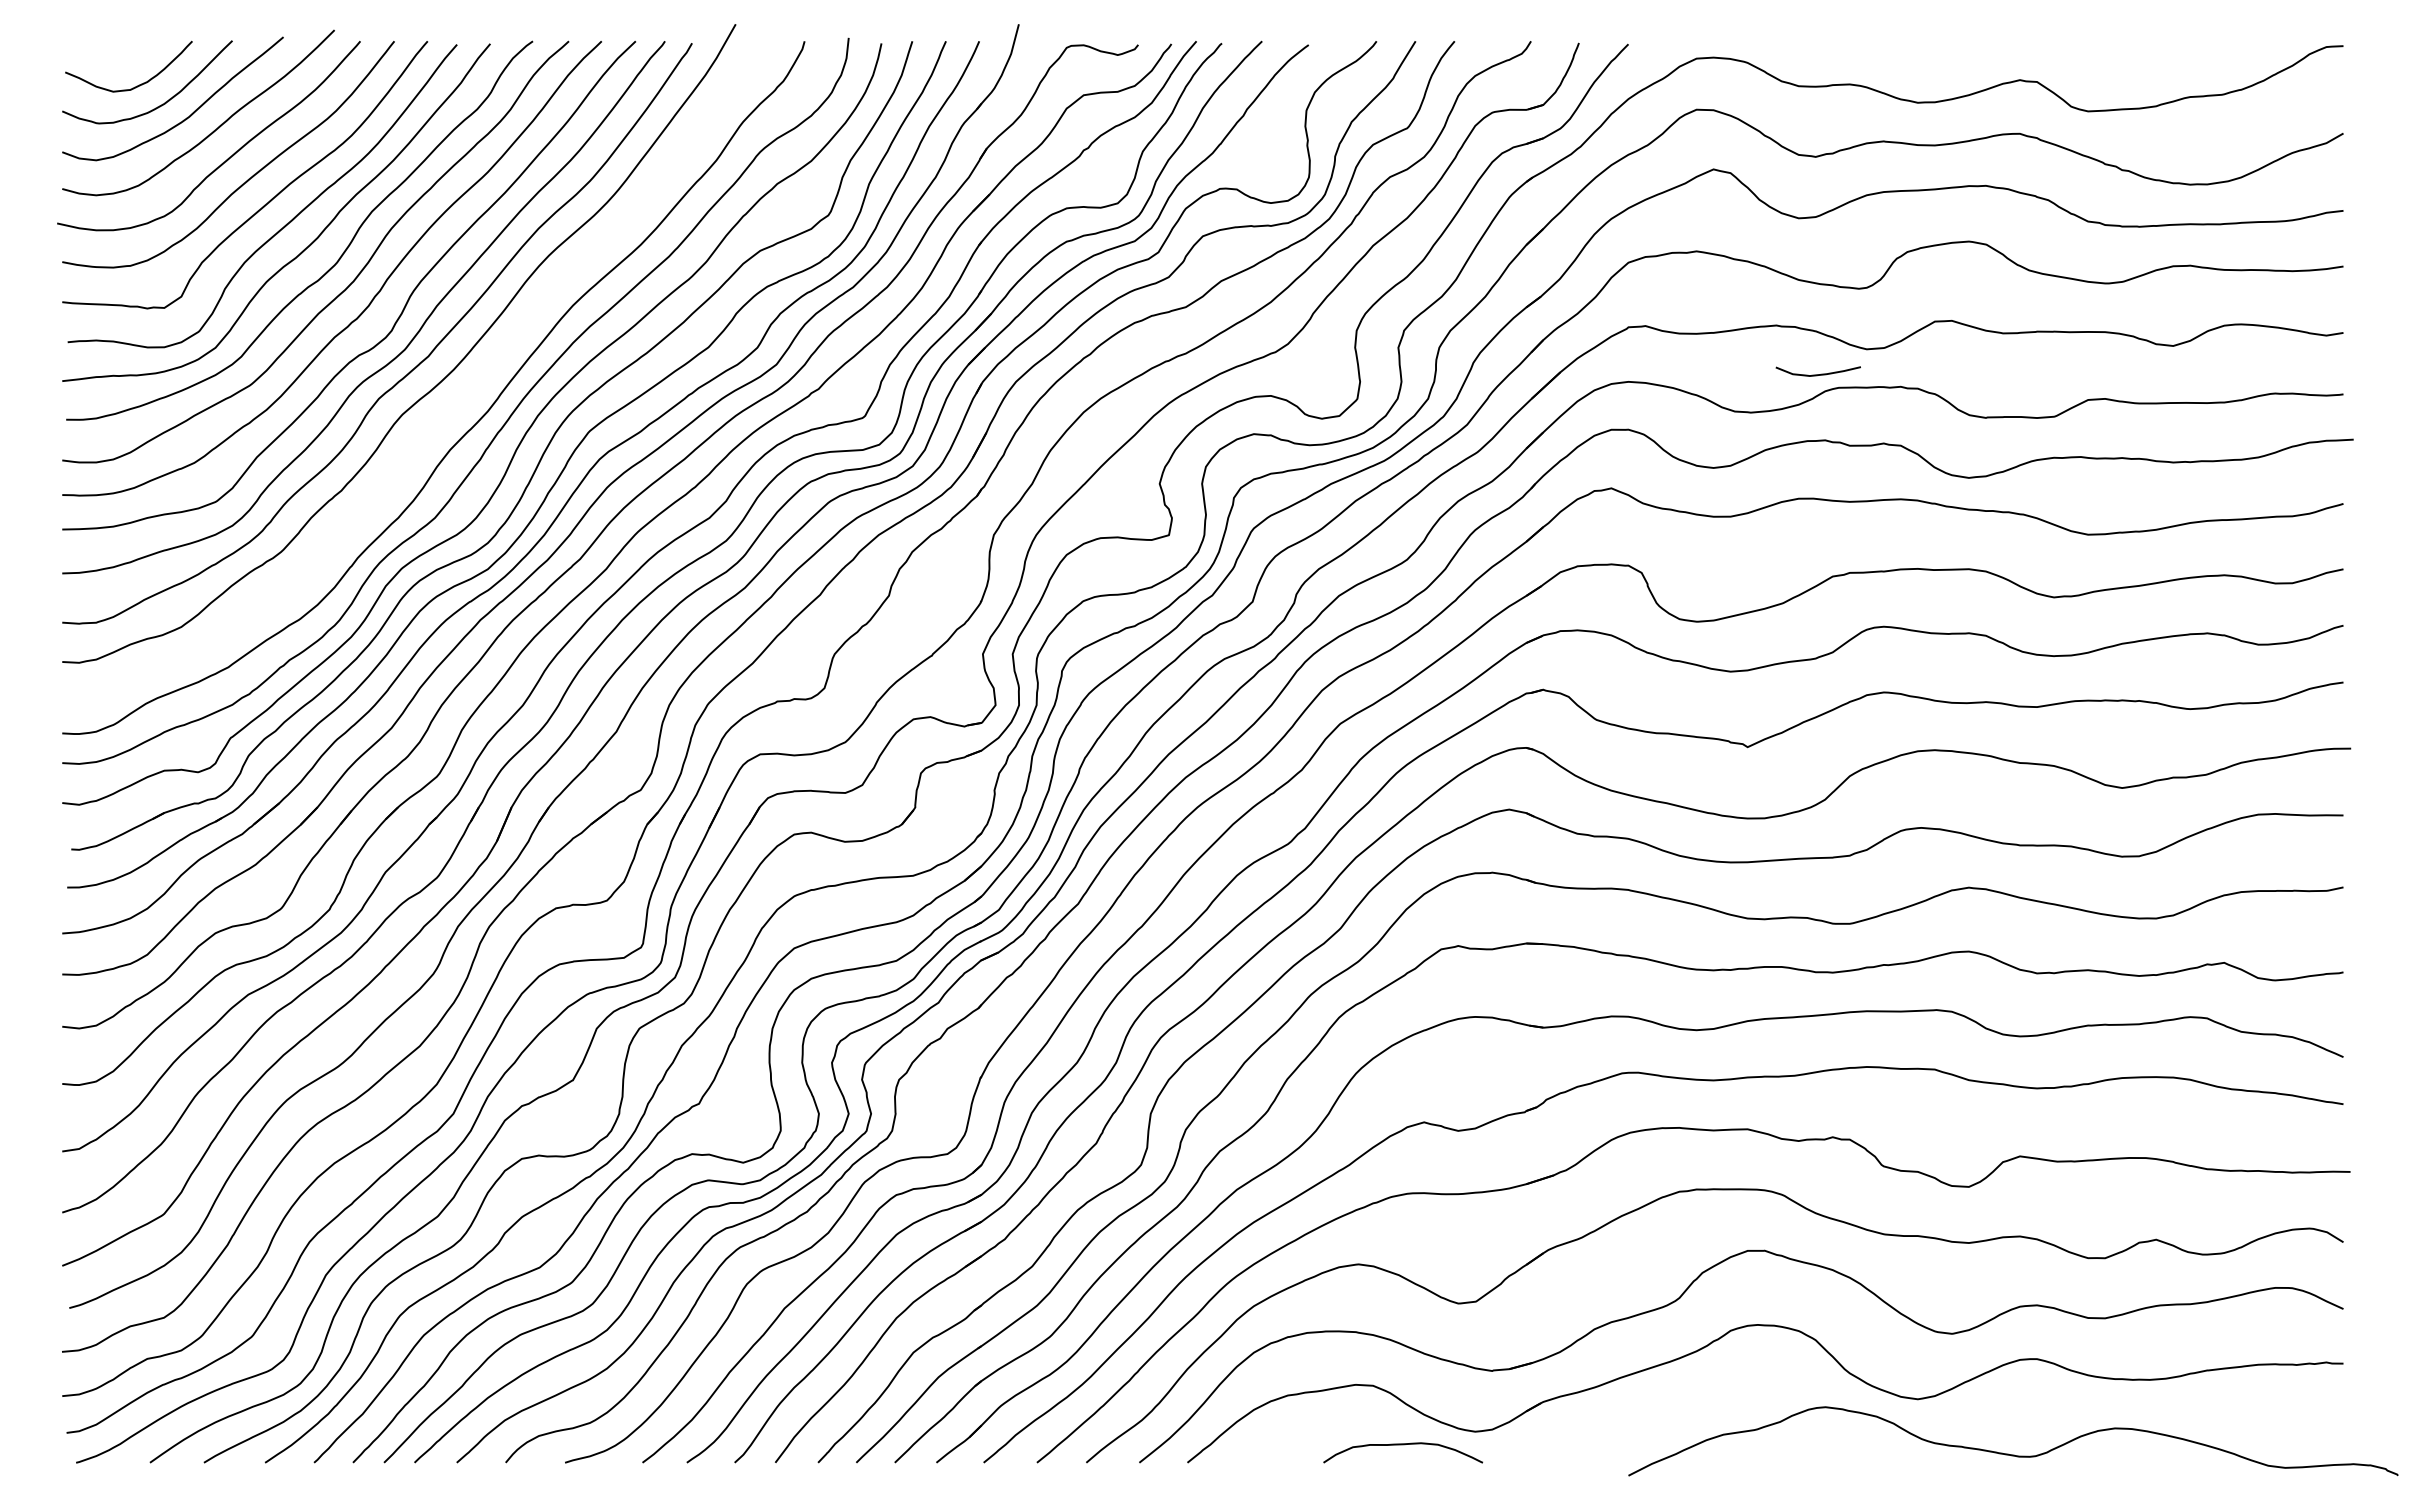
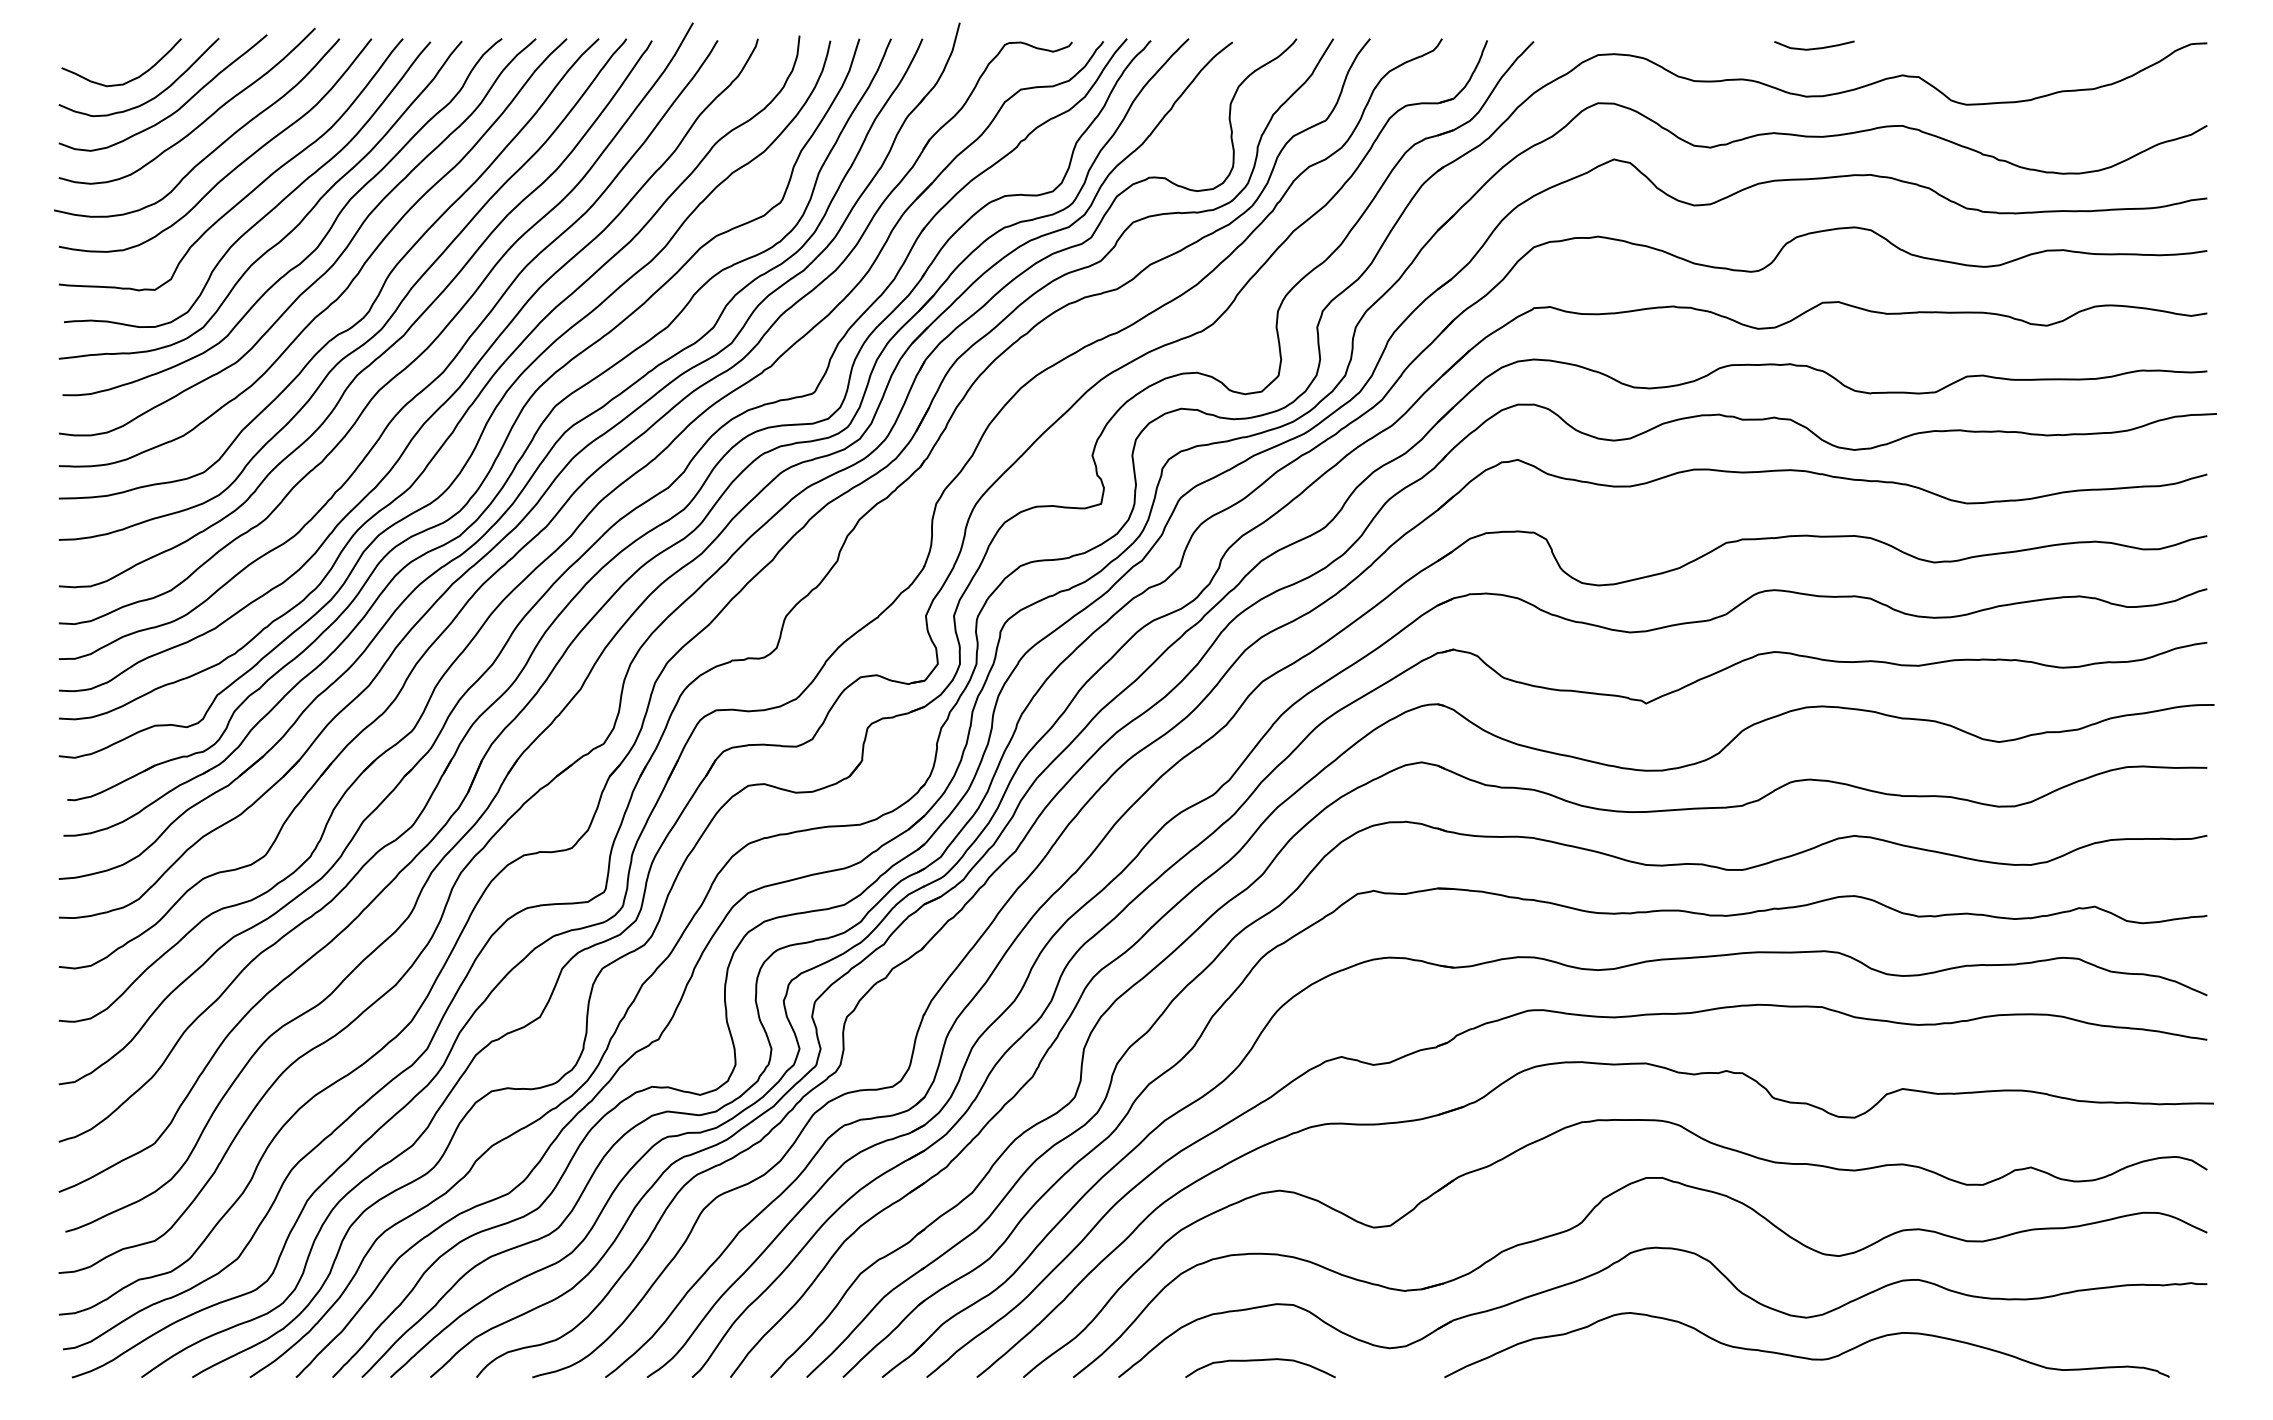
curve: (1817, 374) -> (1813, 48), moved
curve: (450, 411) -> (424, 387), added
curve: (1403, 1445) -> (1260, 1361), moved
curve: (2008, 1453) -> (1802, 1356), moved

